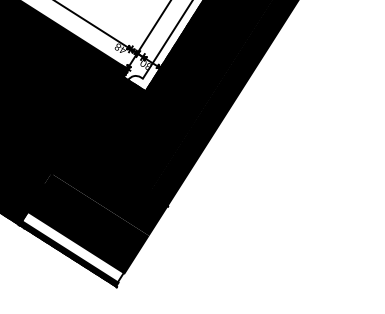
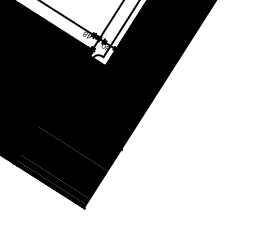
fill: (73, 247) -> (53, 179), added

